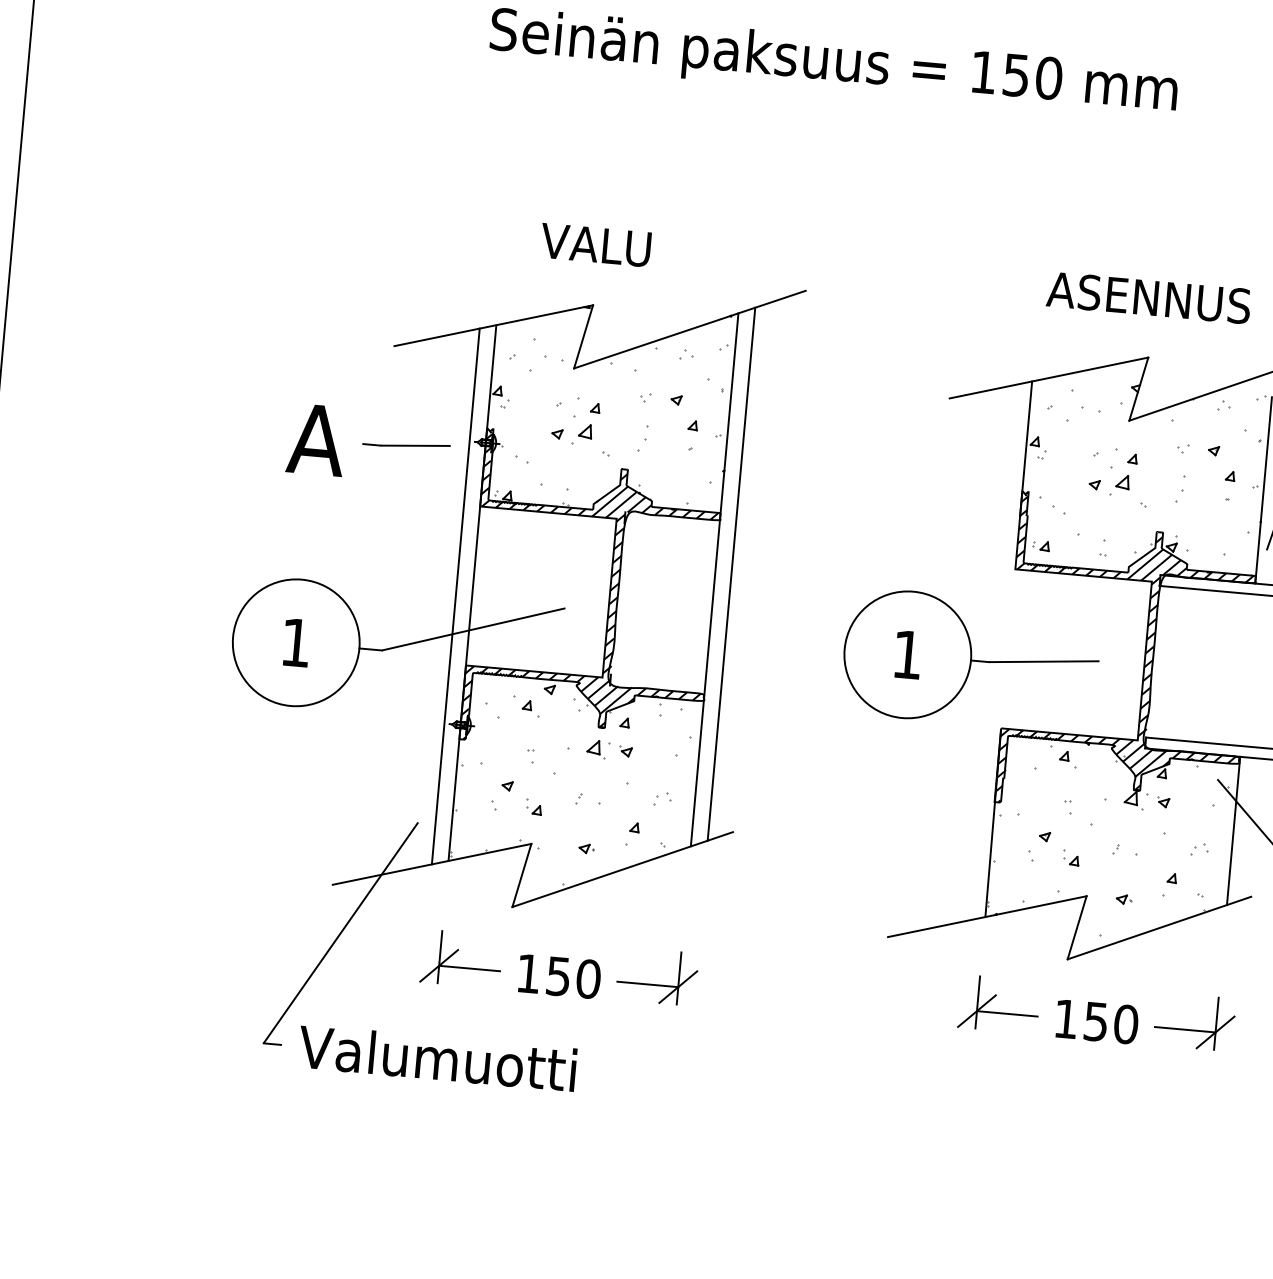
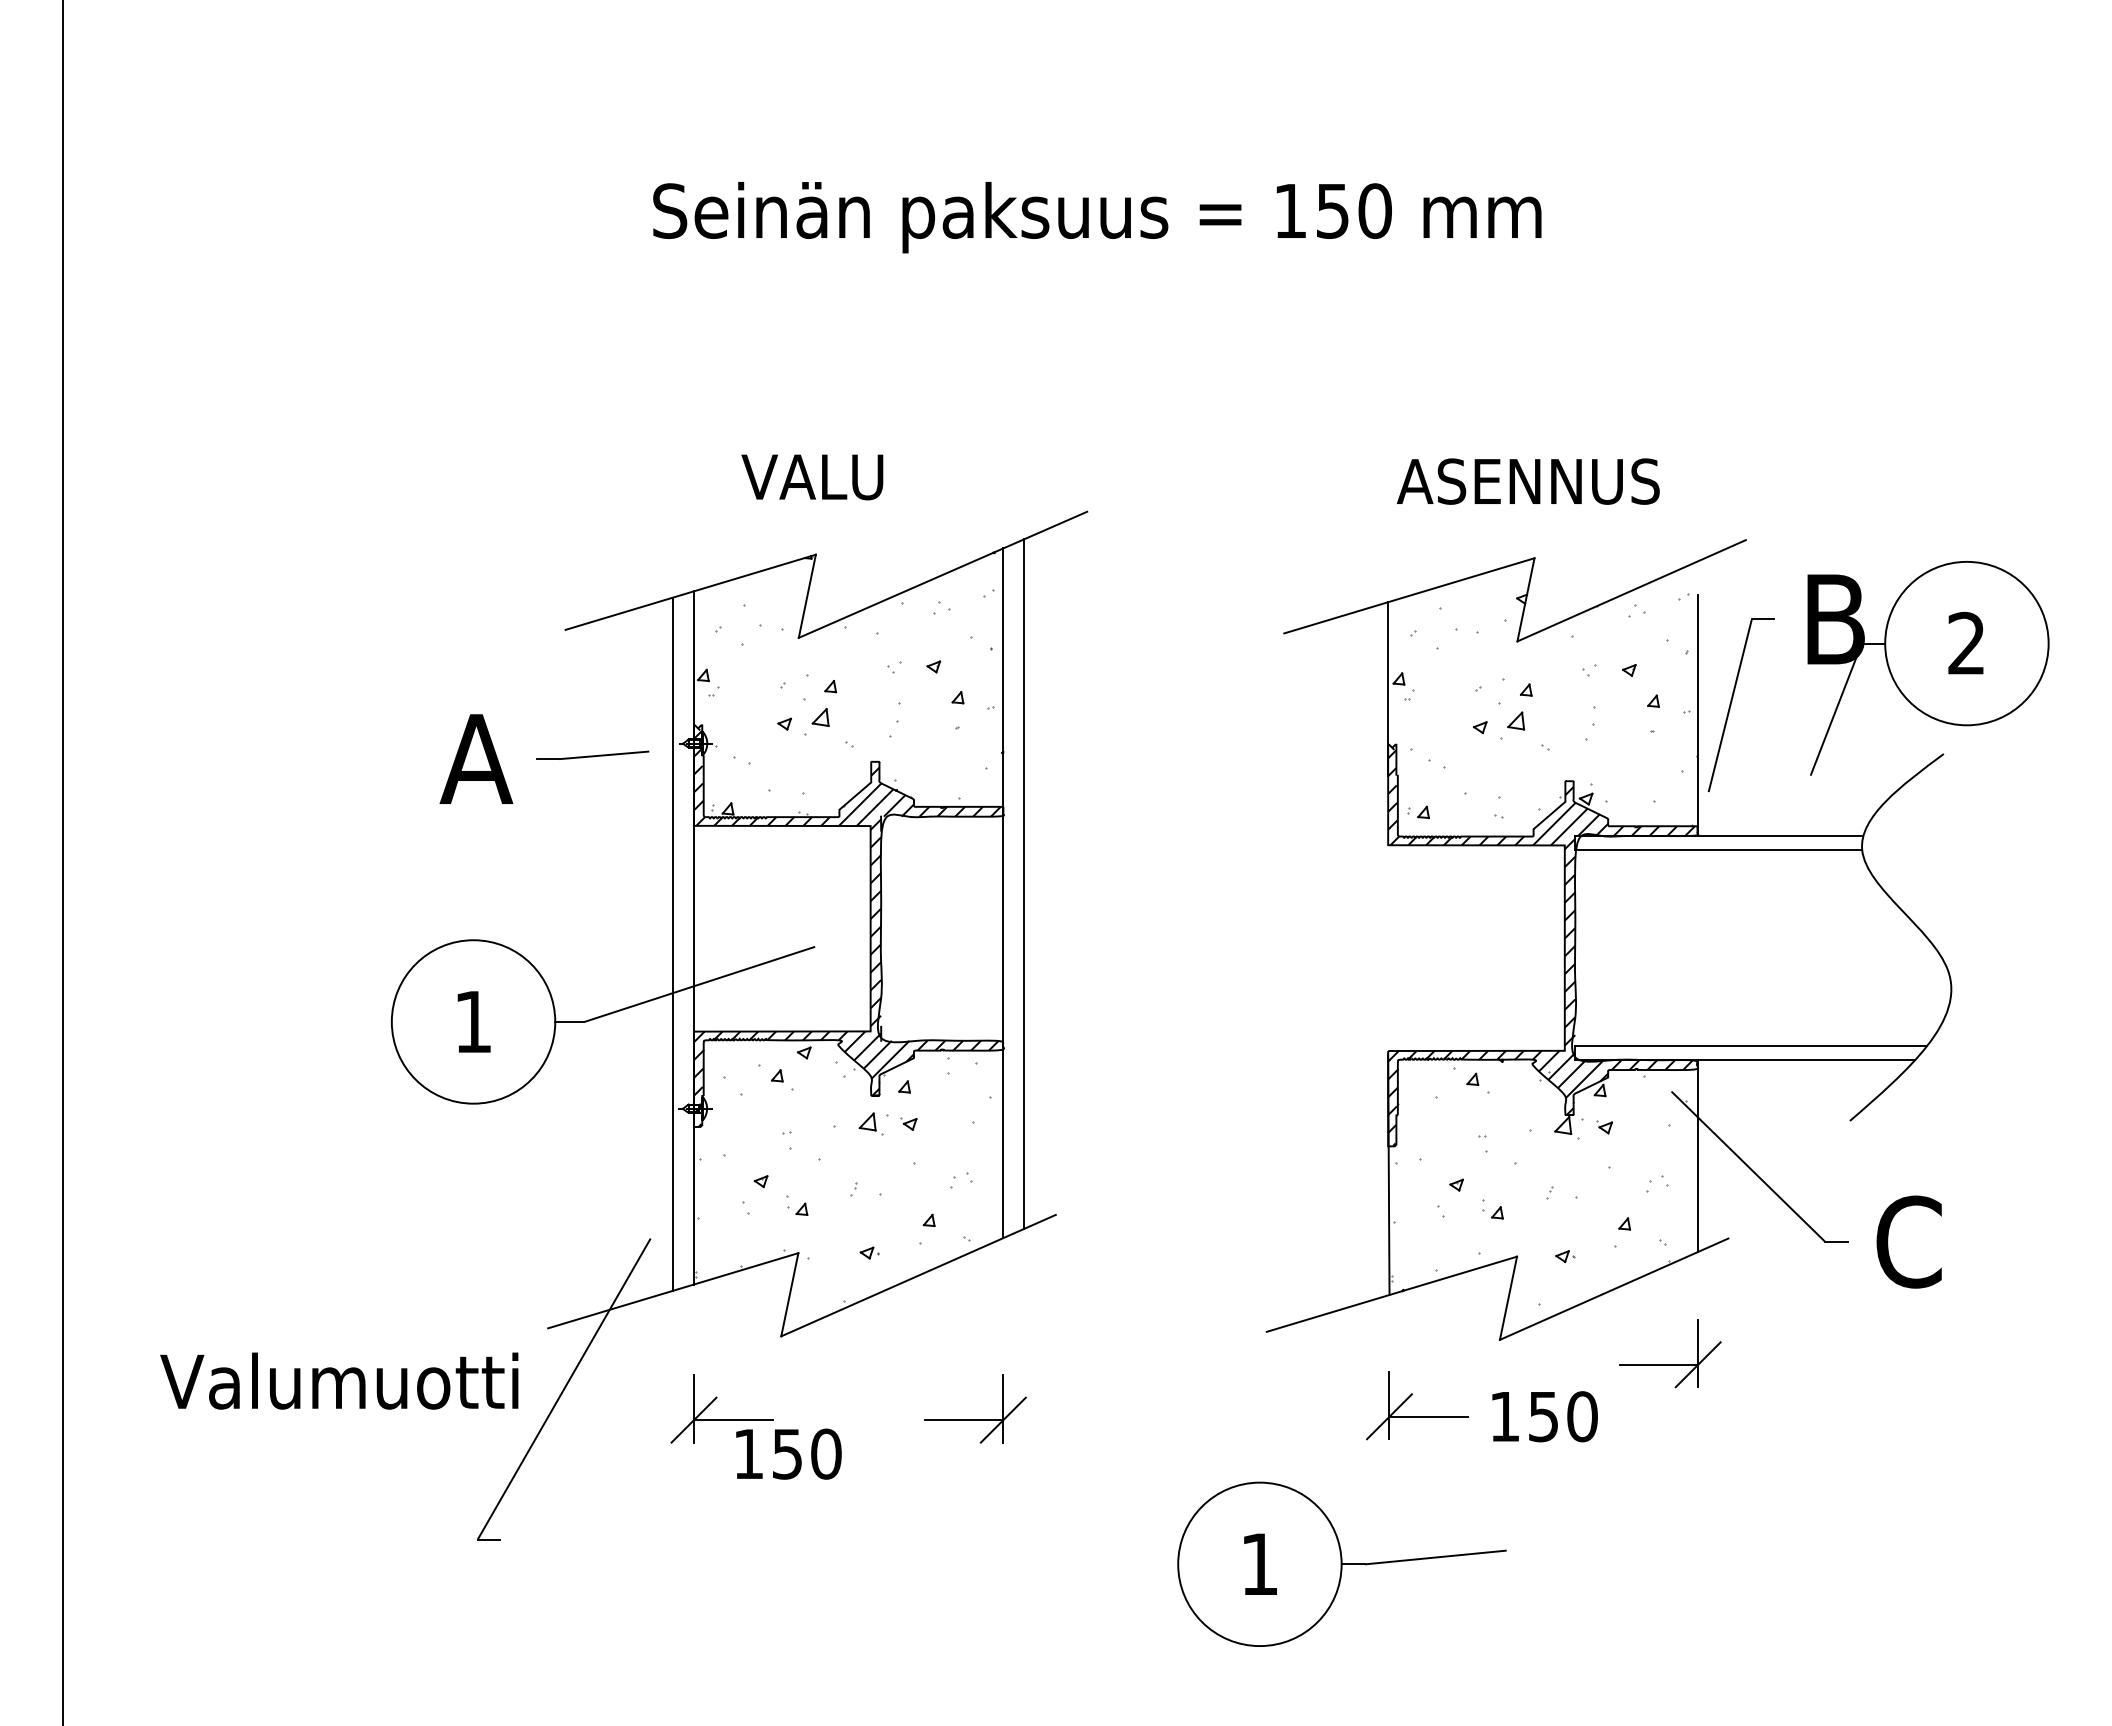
part: (970, 659) -> (1341, 1563), moved
text: (559, 976) -> (788, 1453), moved
part: (1194, 1030) -> (1670, 1364), moved
text: (437, 1057) -> (339, 1380), moved

